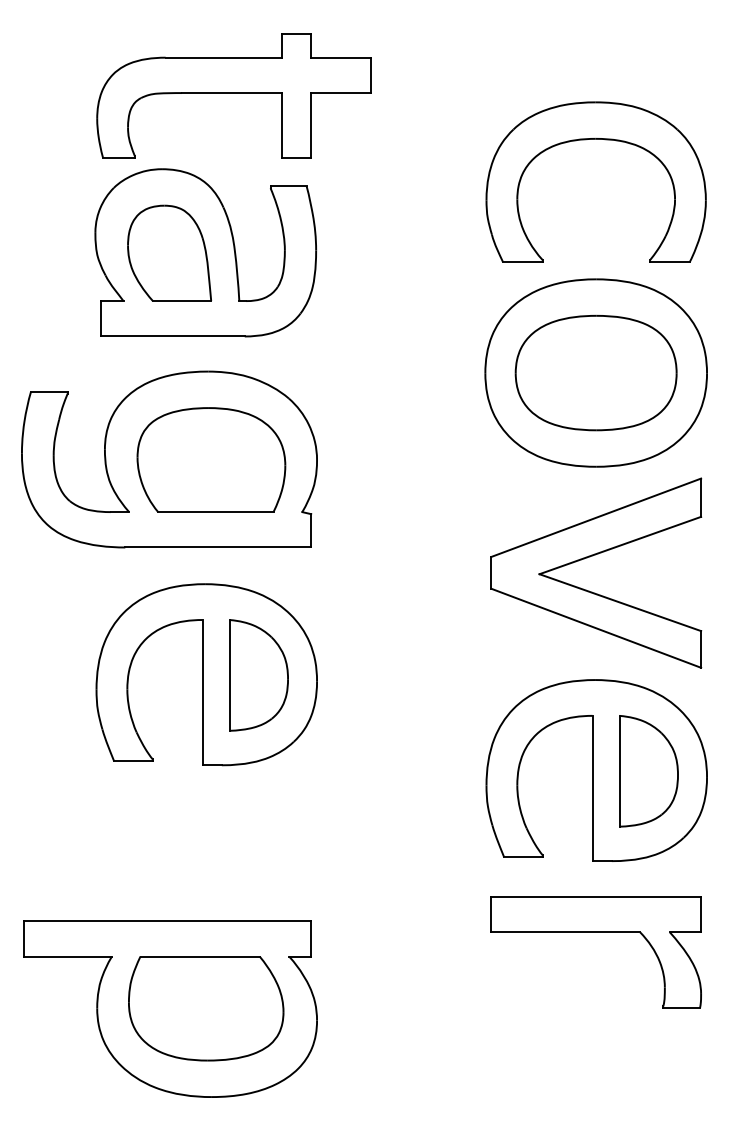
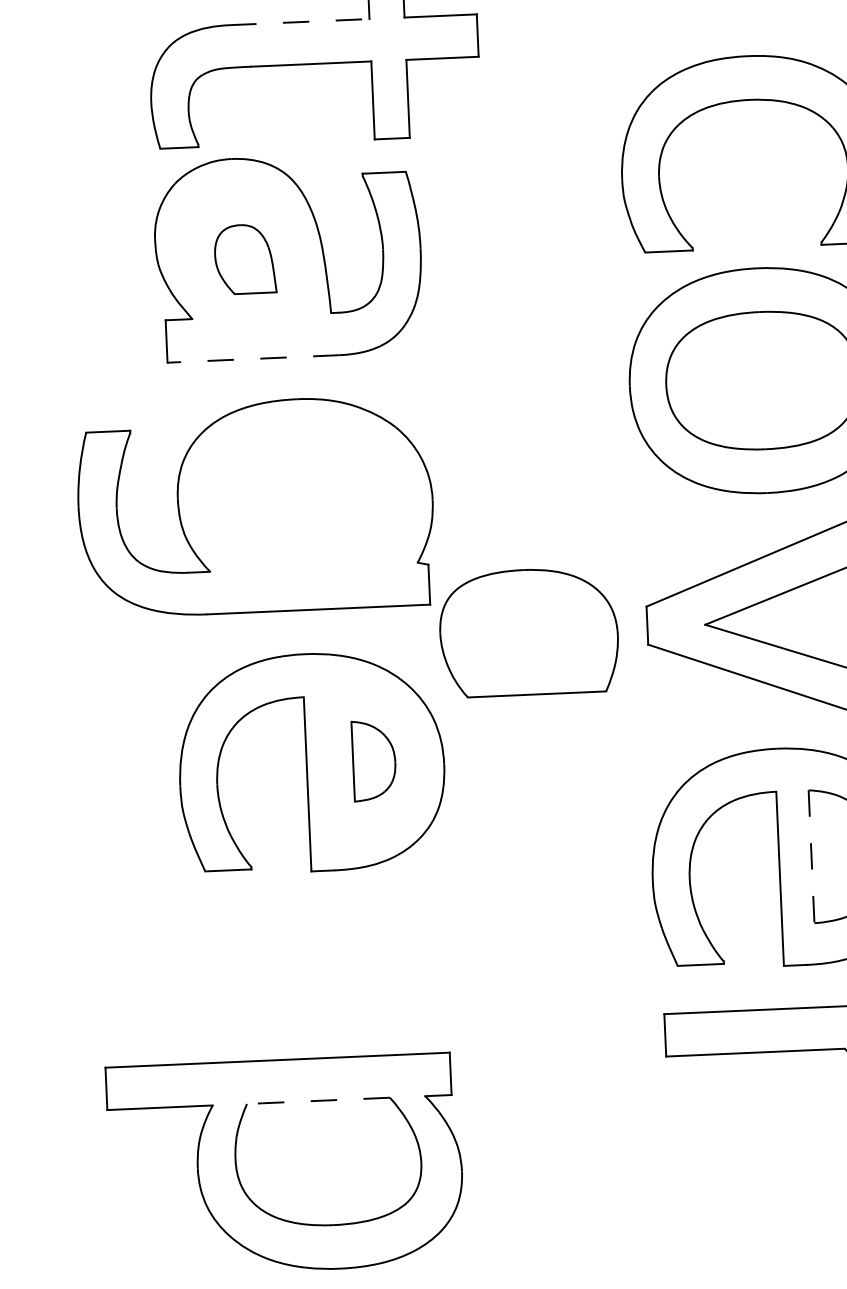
line: (224, 57) -> (300, 21), solid -> dashed
part: (169, 252) -> (244, 258), size x0.6
line: (173, 336) -> (254, 358), solid -> dashed
part: (211, 459) -> (529, 631), moved
part: (258, 675) -> (373, 760), size x0.6
line: (619, 771) -> (811, 857), solid -> dashed
line: (200, 956) -> (318, 1100), solid -> dashed

